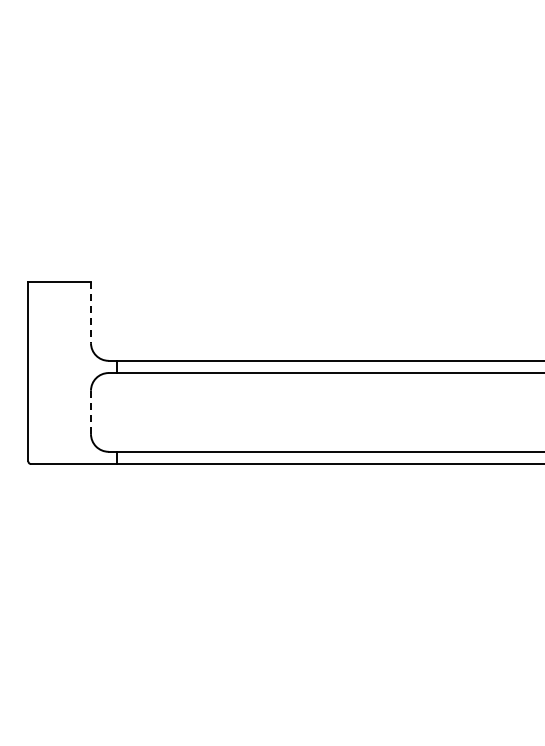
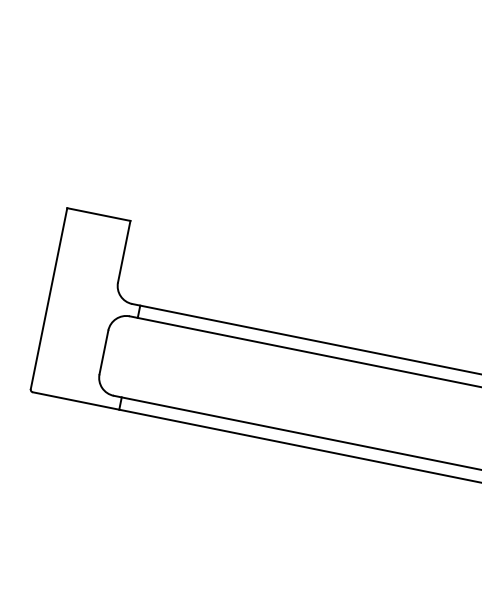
line: (91, 312) -> (124, 251), dashed -> solid
line: (91, 412) -> (104, 352), dashed -> solid

